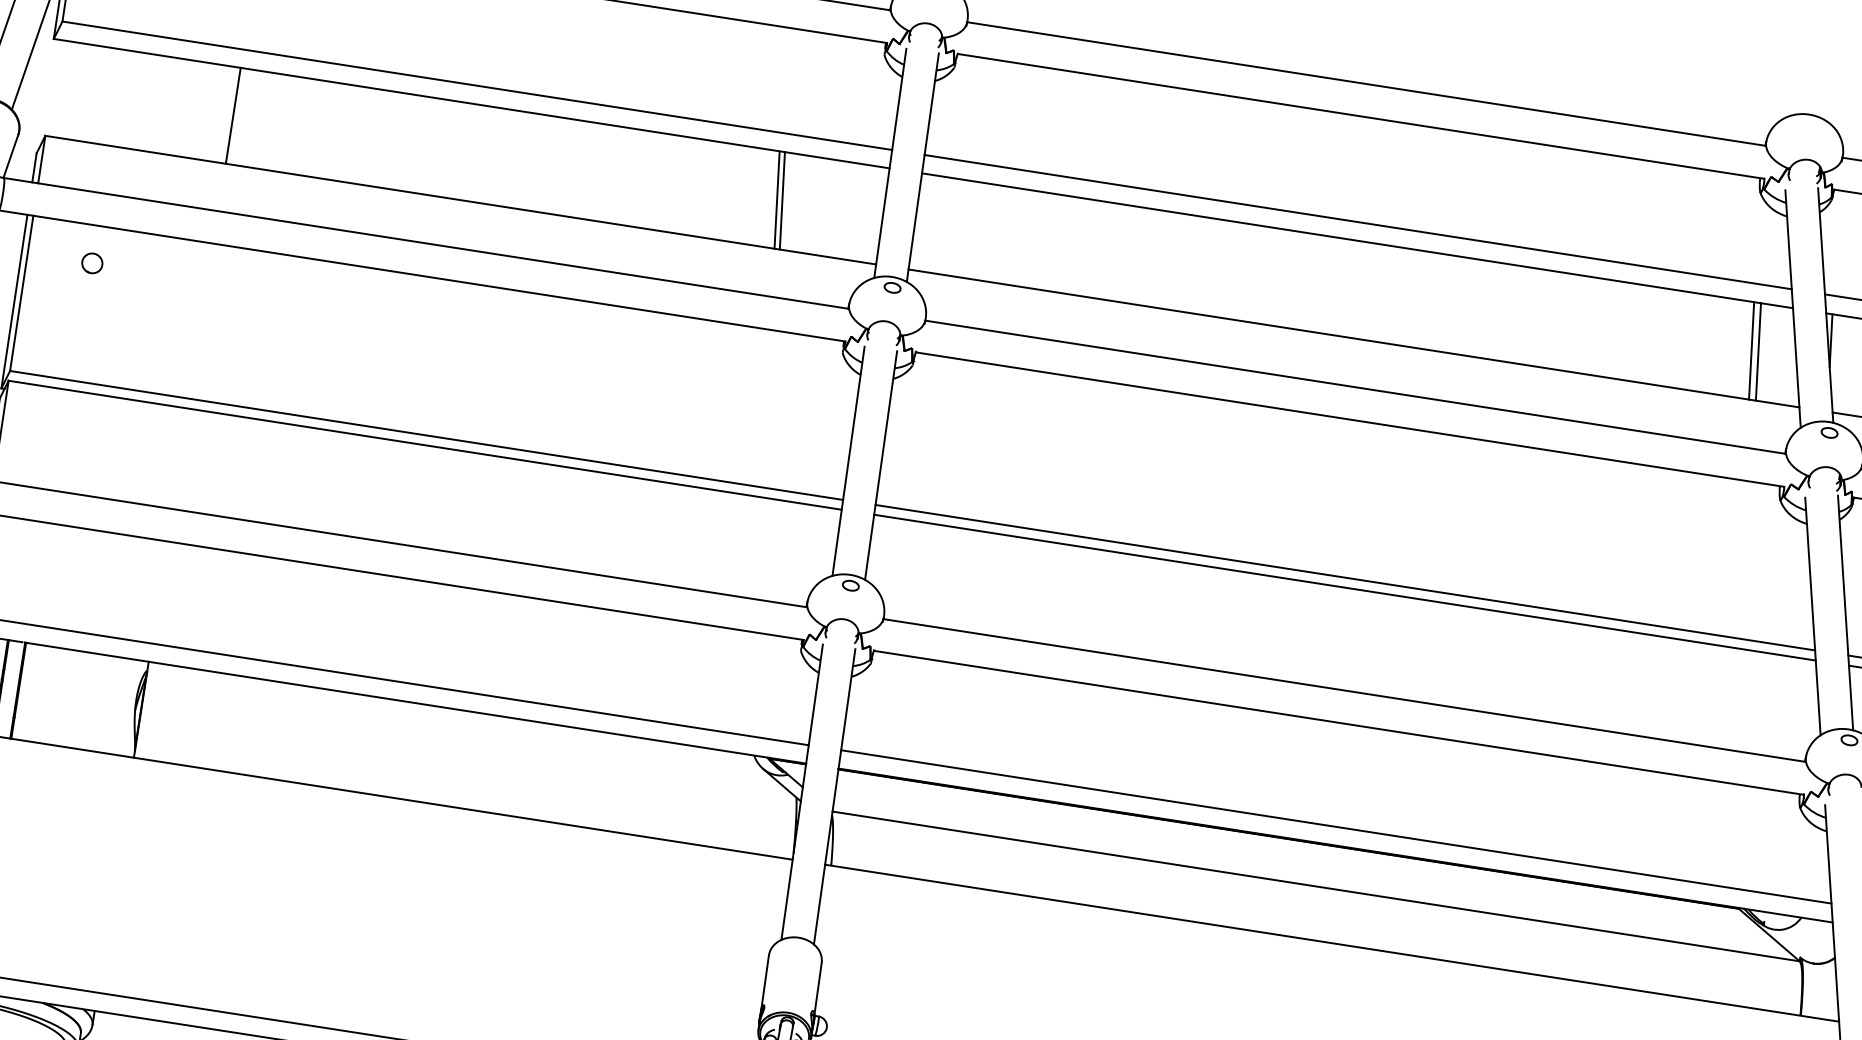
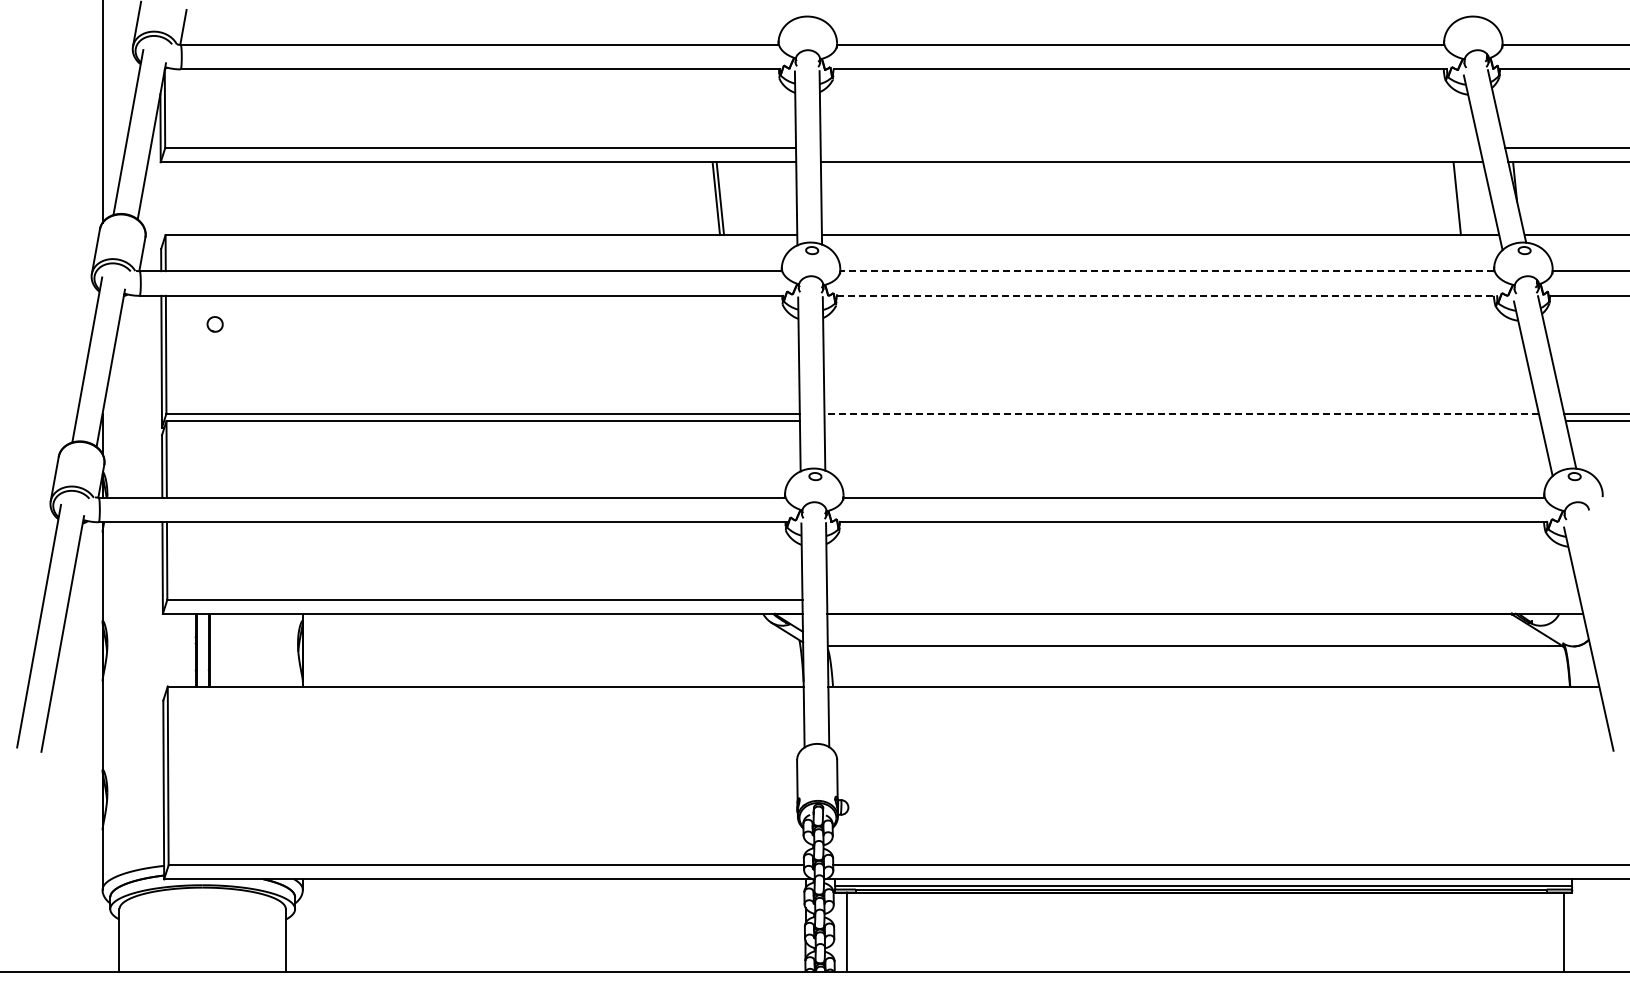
line: (232, 115) -> (302, 198), removed
line: (1358, 222) -> (1150, 148), removed
line: (1758, 351) -> (1462, 198), removed
line: (1355, 387) -> (1167, 271), solid -> dashed
line: (1350, 419) -> (1167, 295), solid -> dashed
line: (1345, 577) -> (1181, 413), solid -> dashed
line: (1344, 588) -> (1182, 421), removed
line: (1336, 826) -> (1203, 599), removed

